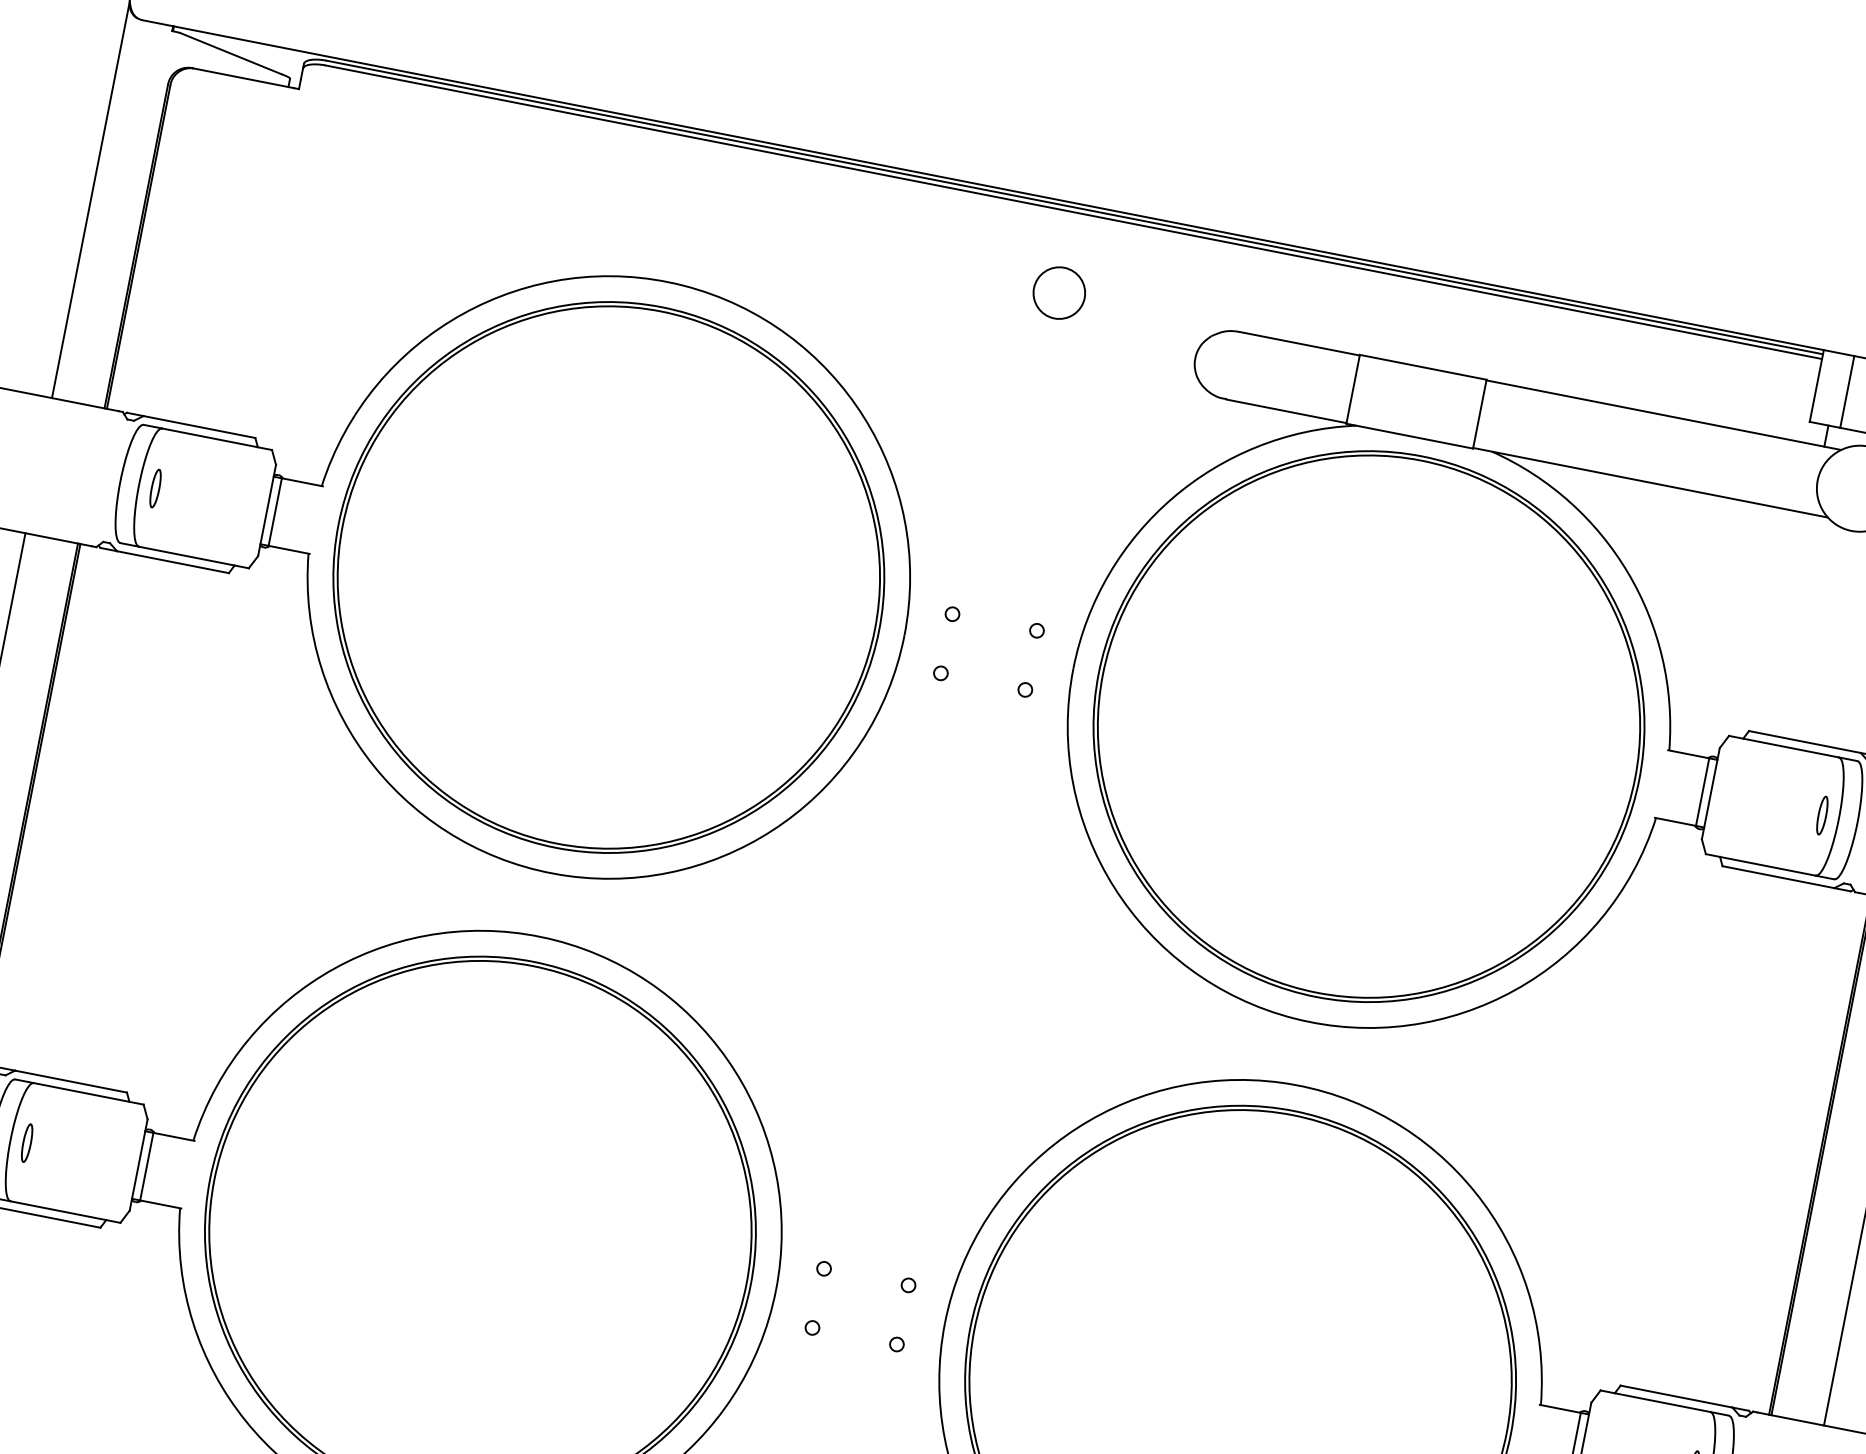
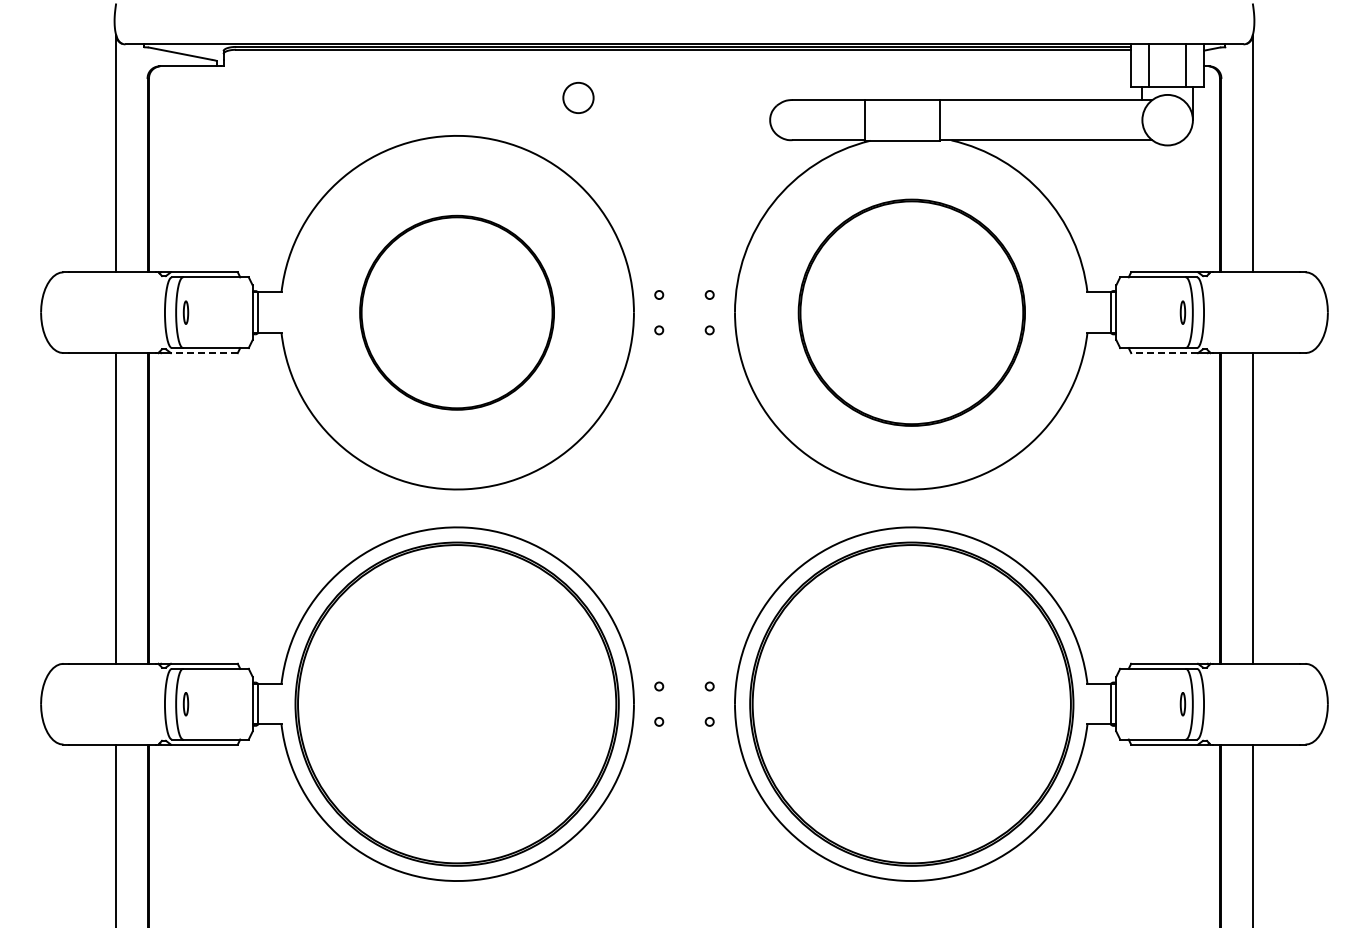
circle: (1059, 292) -> (578, 97), moved
line: (171, 562) -> (203, 353), solid -> dashed
part: (607, 576) -> (456, 312), size x0.6
part: (1368, 726) -> (911, 312), size x0.7
line: (1778, 877) -> (1164, 353), solid -> dashed

